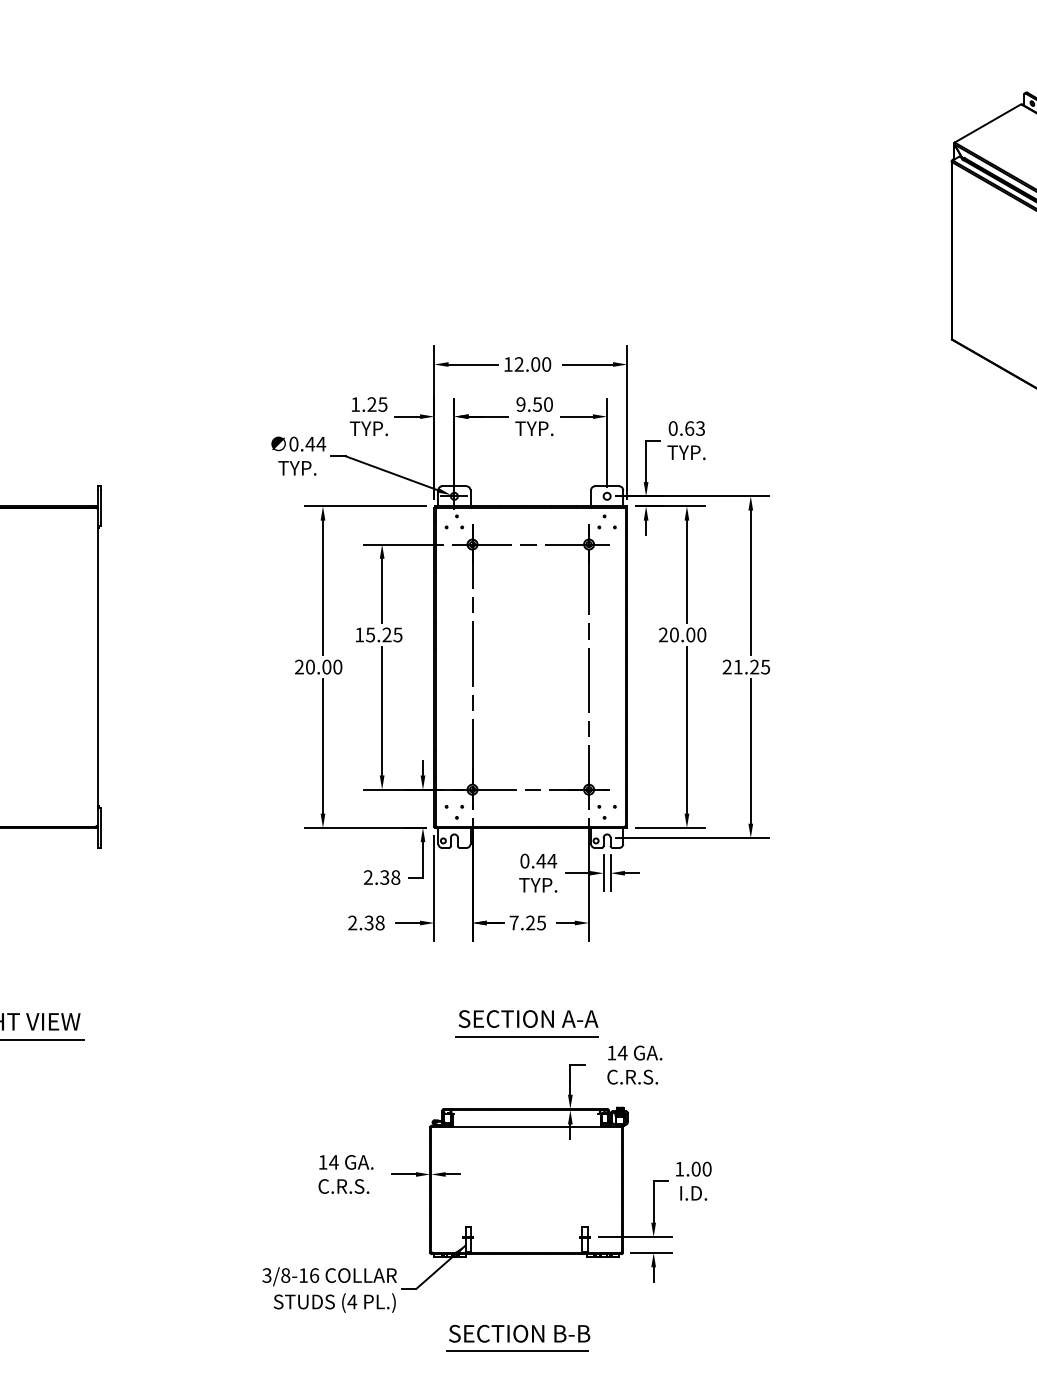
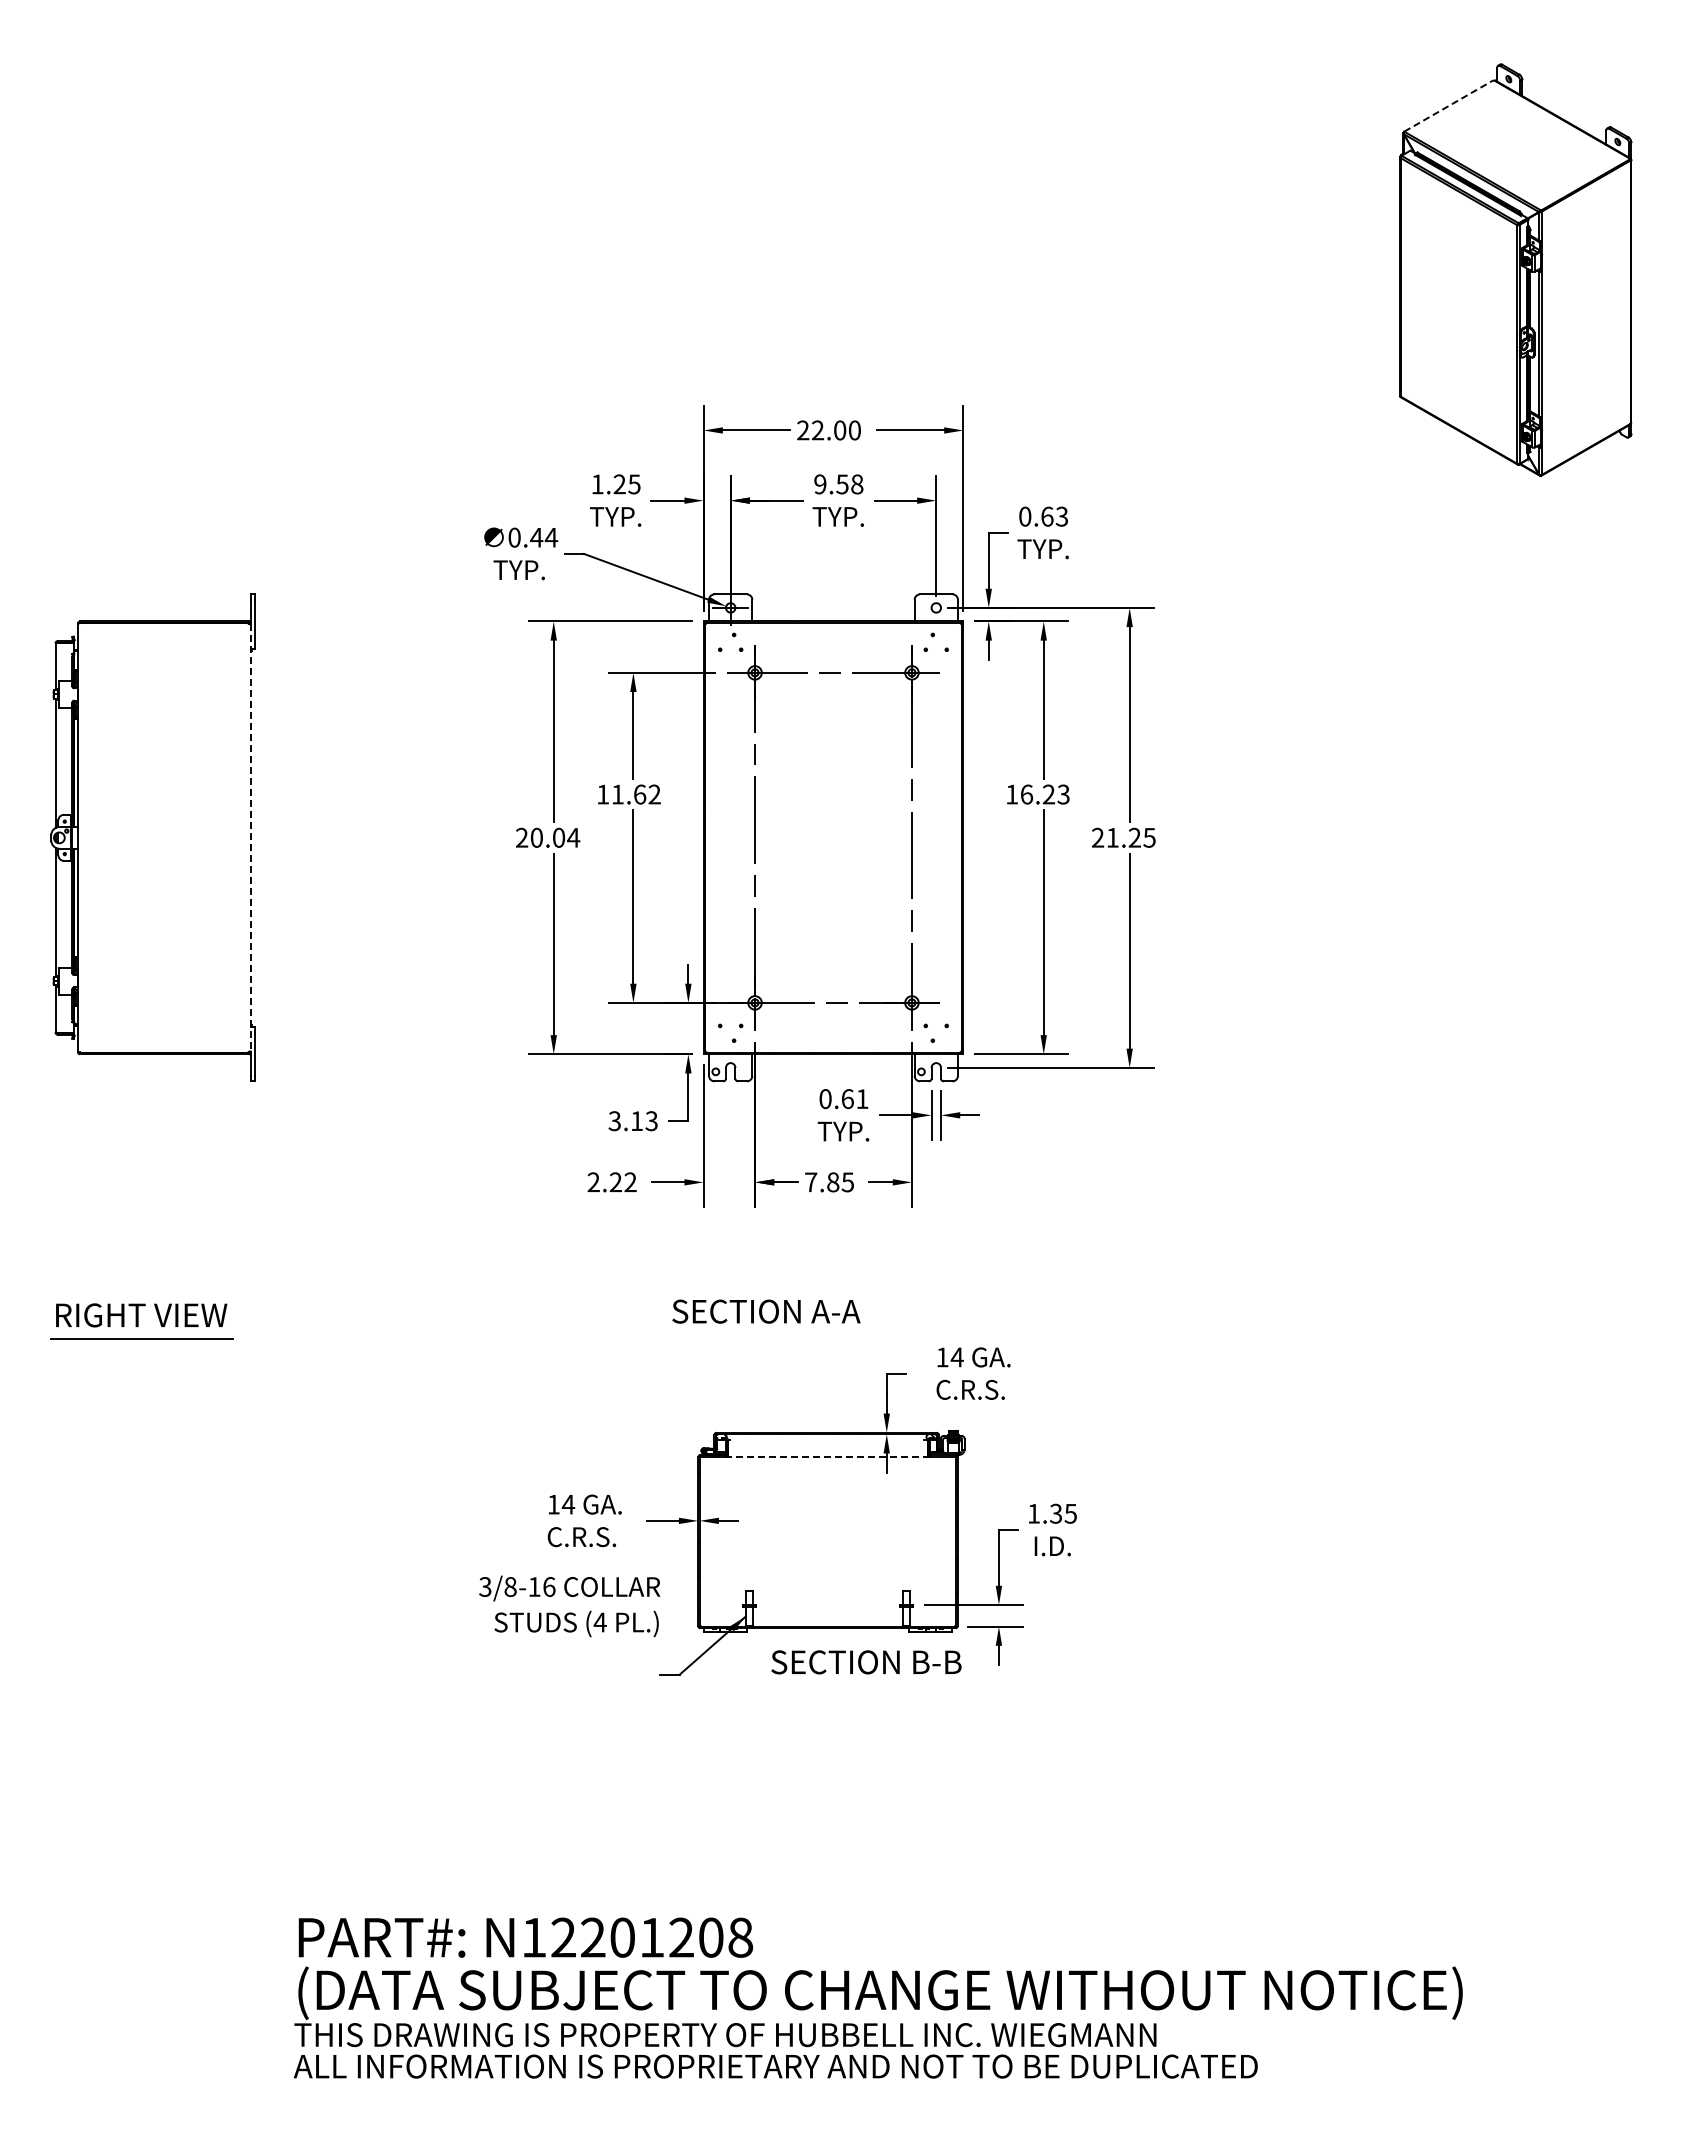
line: (988, 123) -> (1449, 105), solid -> dashed
text: (508, 364) -> (803, 430), 12.00 -> 22.00
text: (548, 404) -> (857, 484), 9.50 -> 9.58
text: (383, 634) -> (635, 794), 15.25 -> 11.62
text: (682, 634) -> (1037, 794), 20.00 -> 16.23
line: (98, 666) -> (251, 837), solid -> dashed
text: (337, 666) -> (573, 837), 20.00 -> 20.04
text: (546, 861) -> (854, 1099), 0.44 -> 0.61
text: (381, 877) -> (632, 1121), 2.38 -> 3.13
text: (374, 923) -> (622, 1182), 2.38 -> 2.22
text: (530, 923) -> (833, 1182), 7.25 -> 7.85
text: (528, 1018) -> (766, 1311), moved
line: (527, 1036) -> (828, 1335), removed
line: (526, 1126) -> (827, 1456), solid -> dashed
text: (700, 1168) -> (1062, 1513), 1.00 -> 1.35
text: (329, 1290) -> (569, 1606), moved
text: (519, 1333) -> (866, 1662), moved
line: (517, 1351) -> (815, 1759), removed

